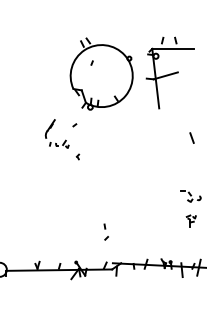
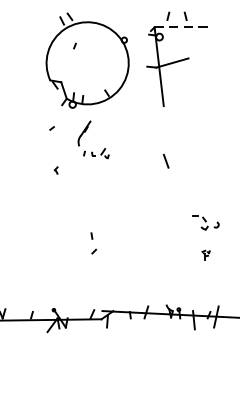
line: (173, 48) -> (182, 26), solid -> dashed
part: (51, 128) -> (86, 132), moved
line: (191, 137) -> (165, 160), moved
part: (190, 220) -> (205, 254), size x0.6
part: (105, 231) -> (92, 242), moved

